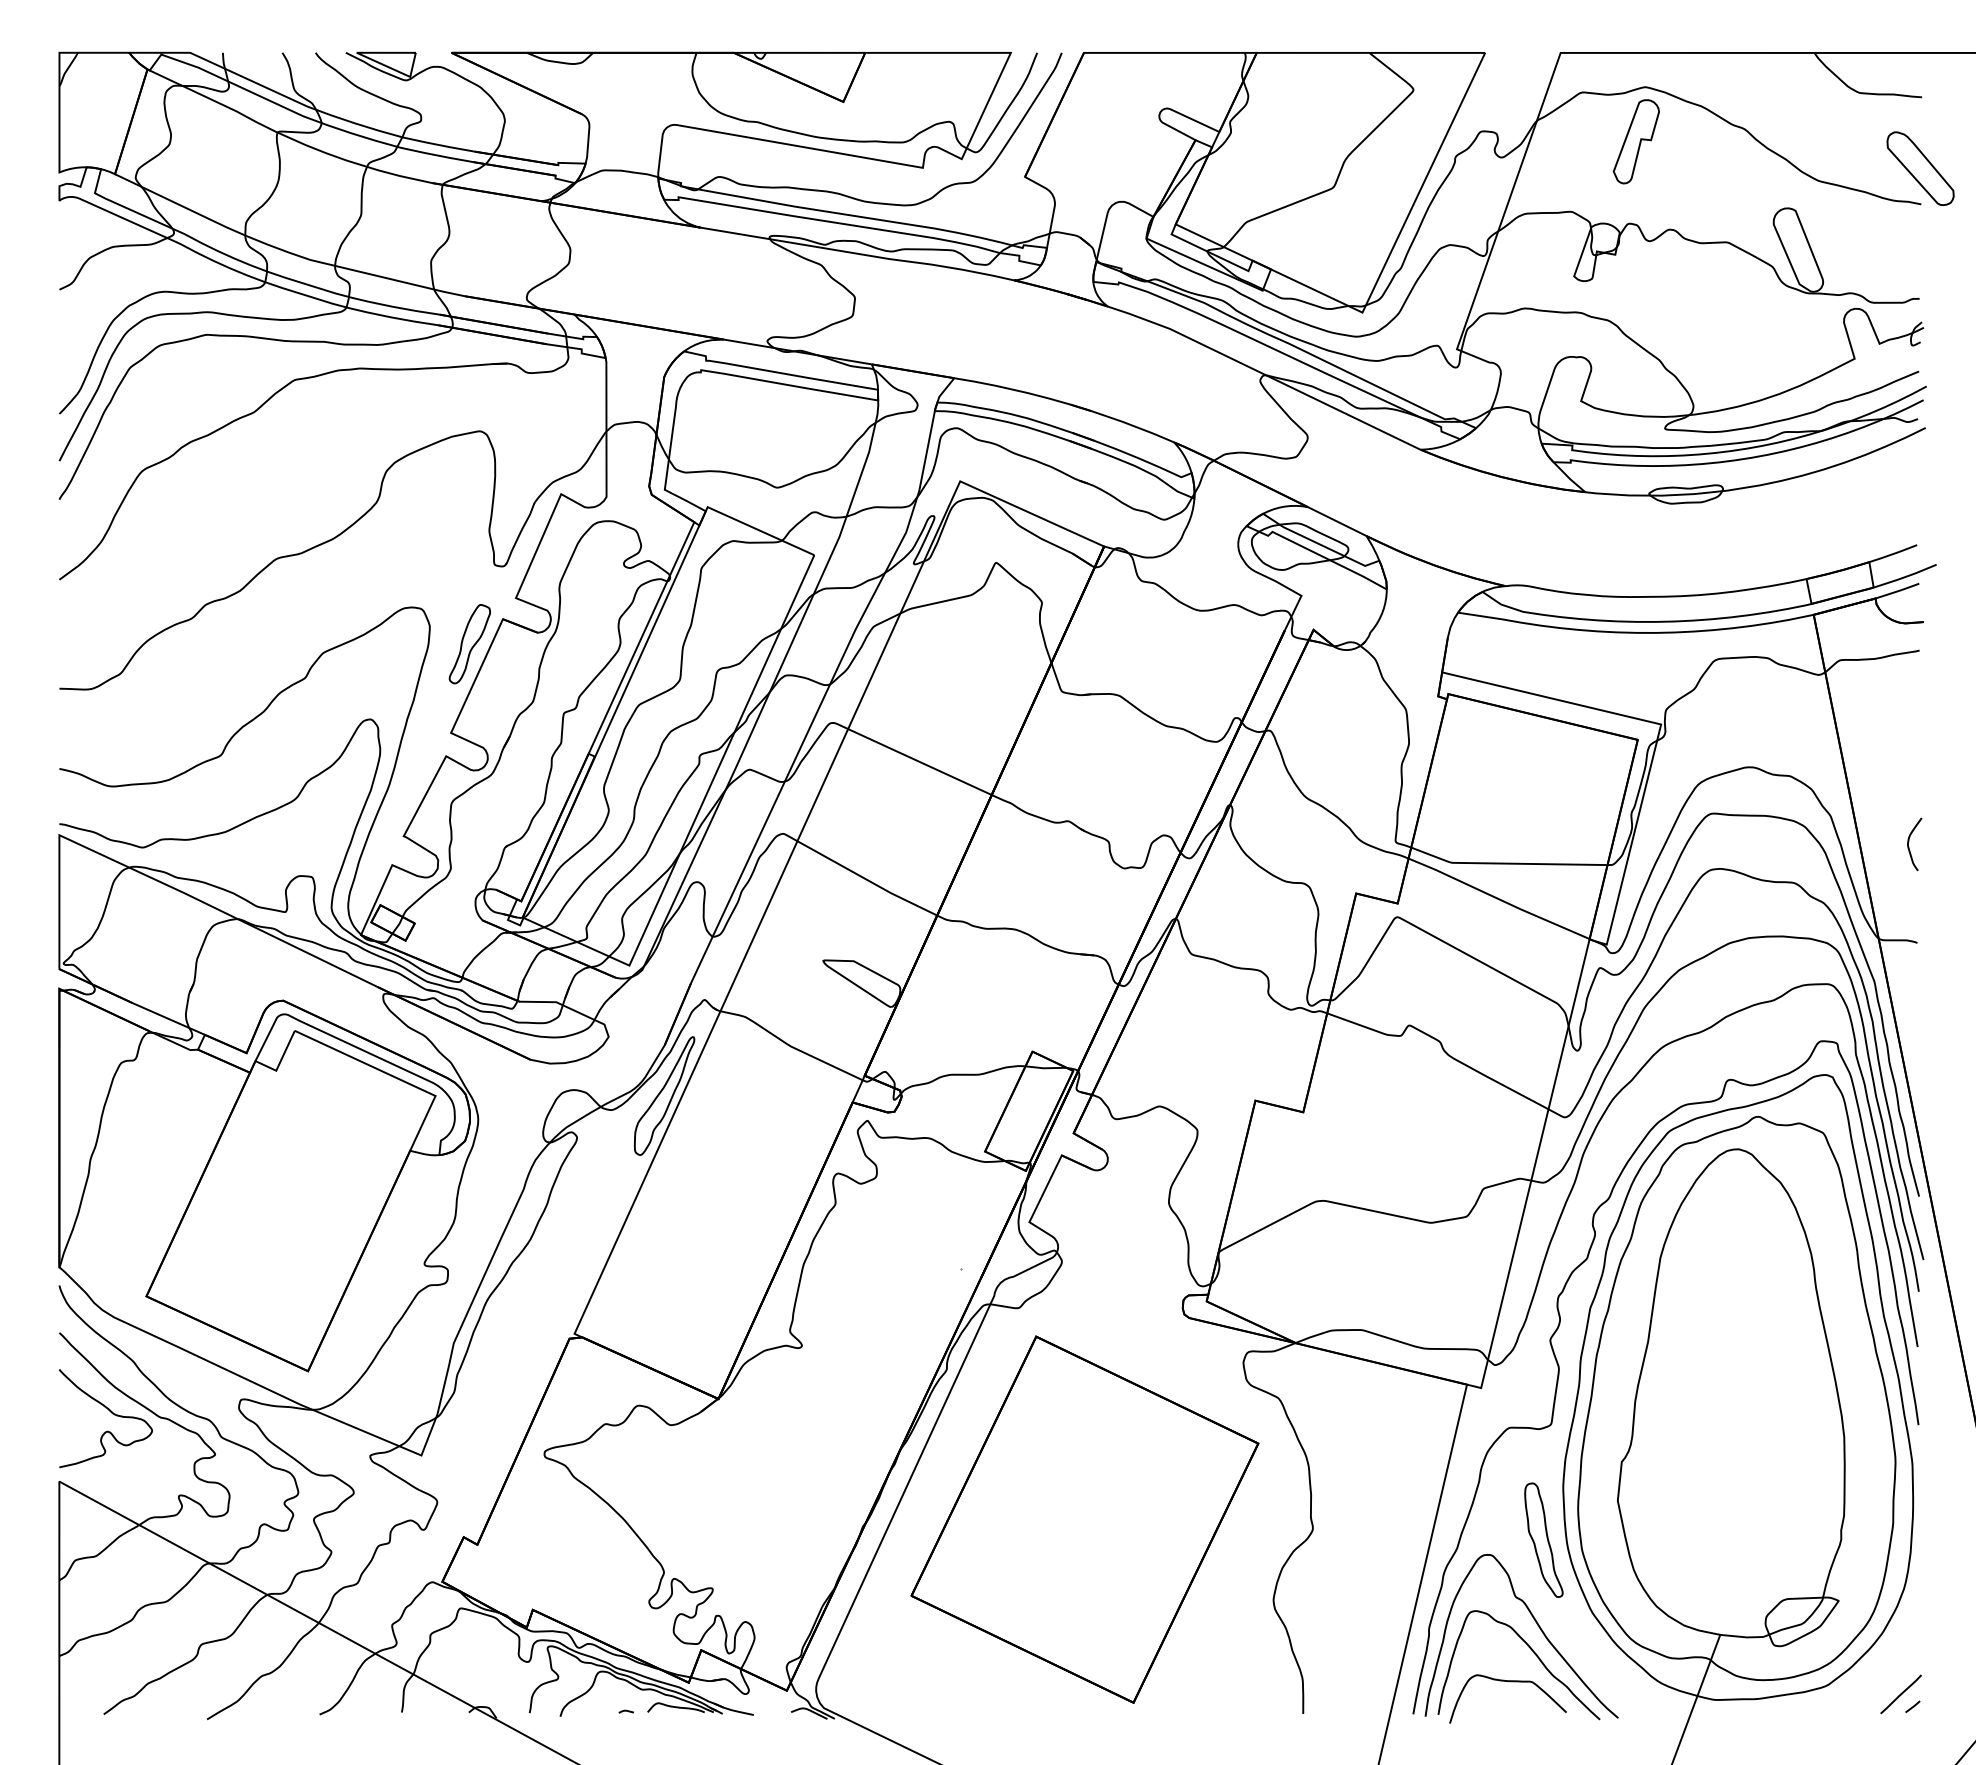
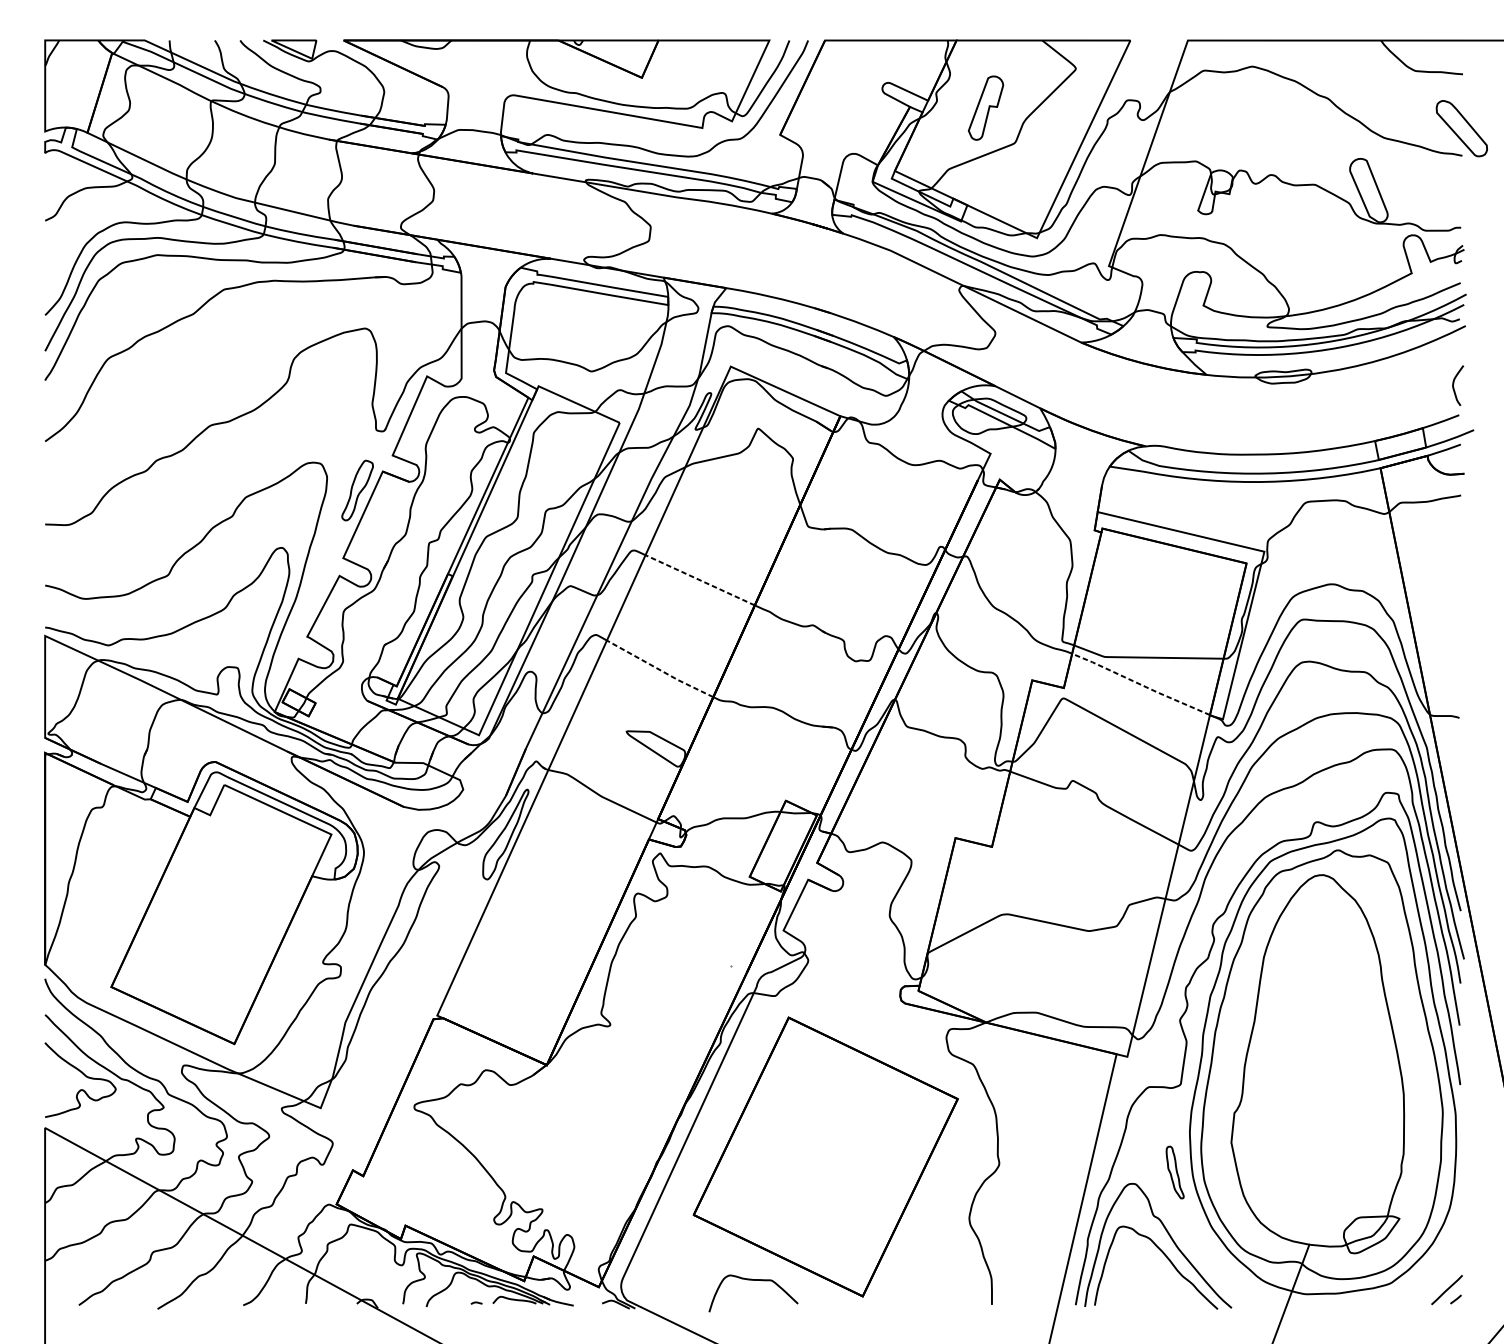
part: (1635, 141) -> (985, 107), moved
line: (919, 762) -> (699, 580), solid -> dashed
curve: (1909, 846) -> (1454, 387), moved
line: (867, 880) -> (660, 670), solid -> dashed
line: (1498, 899) -> (1140, 684), solid -> dashed
part: (1543, 1539) -> (1174, 1172), size x0.6
curve: (1508, 1682) -> (753, 1280), moved

